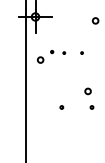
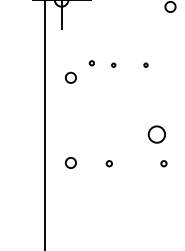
circle: (87, 91) -> (155, 134), size x1.6
circle: (40, 106) -> (70, 161), added

